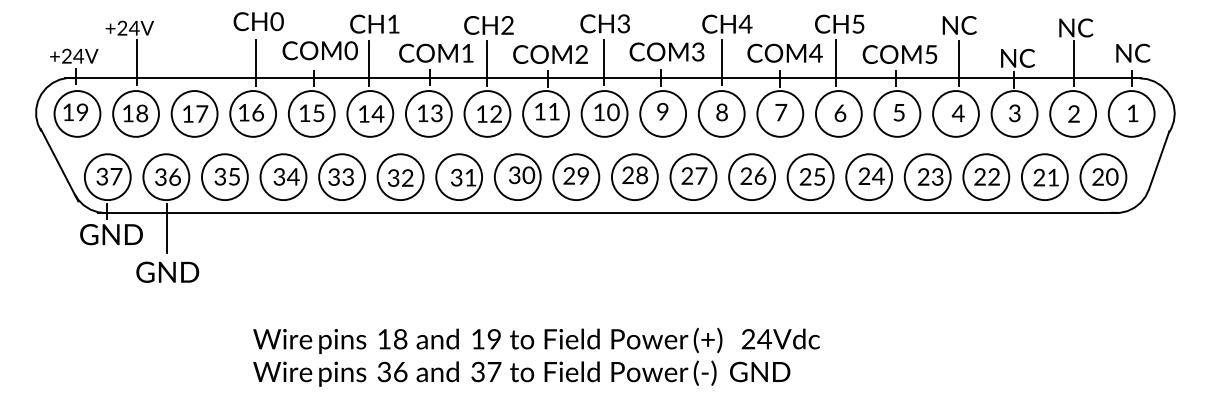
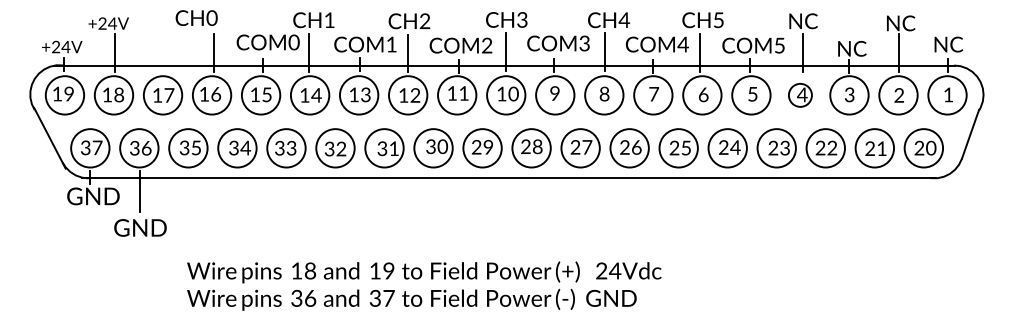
text: (258, 20) -> (196, 17), moved
circle: (956, 114) -> (800, 95), size x0.6
text: (536, 356) -> (424, 285), moved

